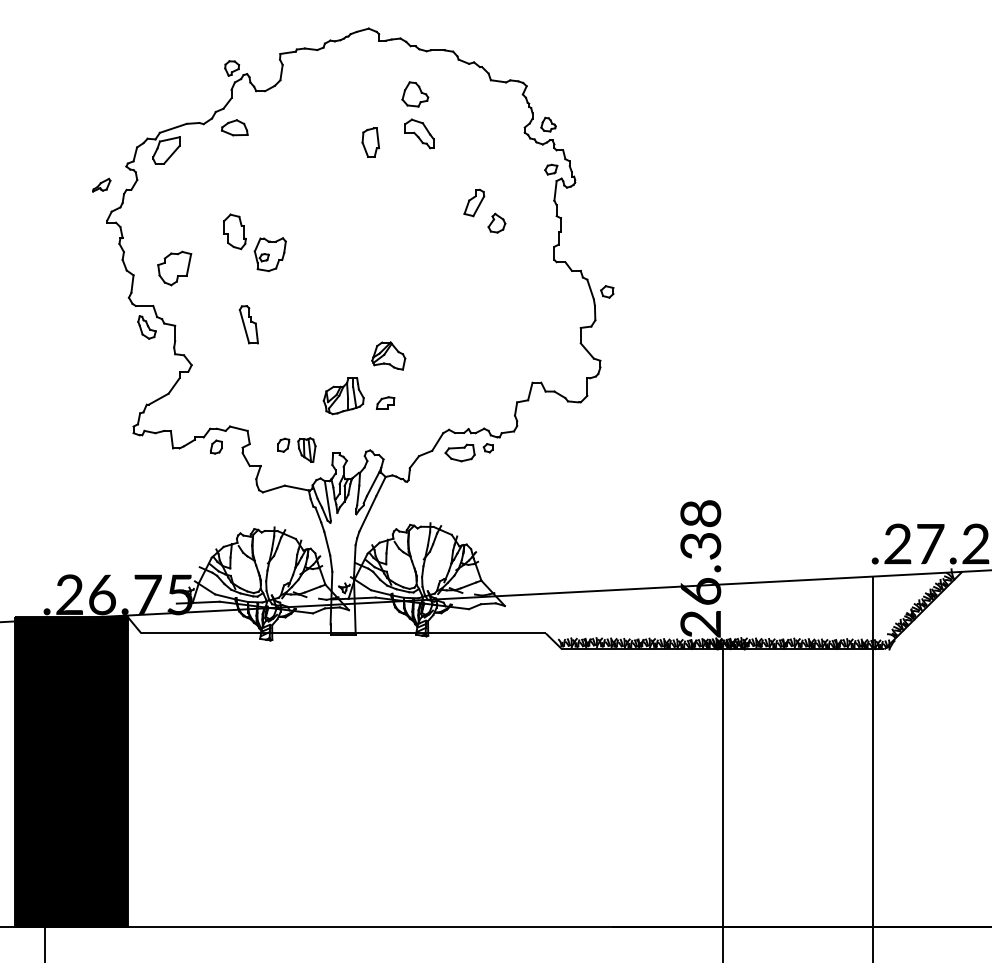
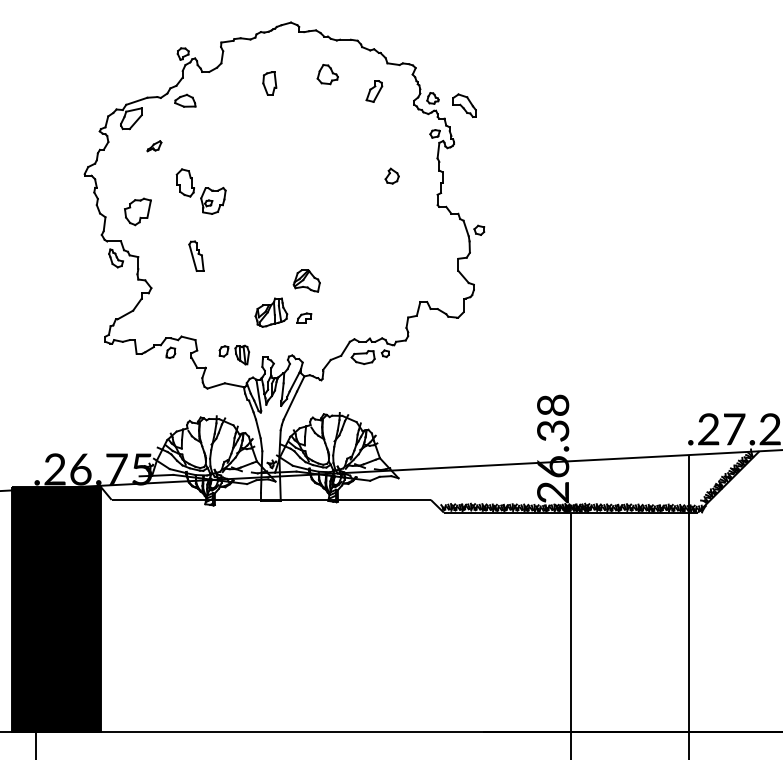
part: (419, 133) -> (464, 105), moved
part: (370, 142) -> (269, 83), moved
part: (101, 184) -> (154, 145), moved
part: (474, 202) -> (374, 91), moved

